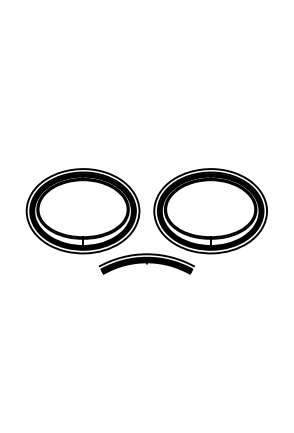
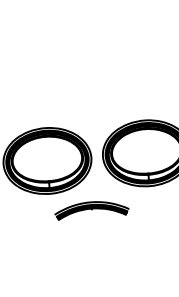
part: (146, 263) -> (91, 209), moved

